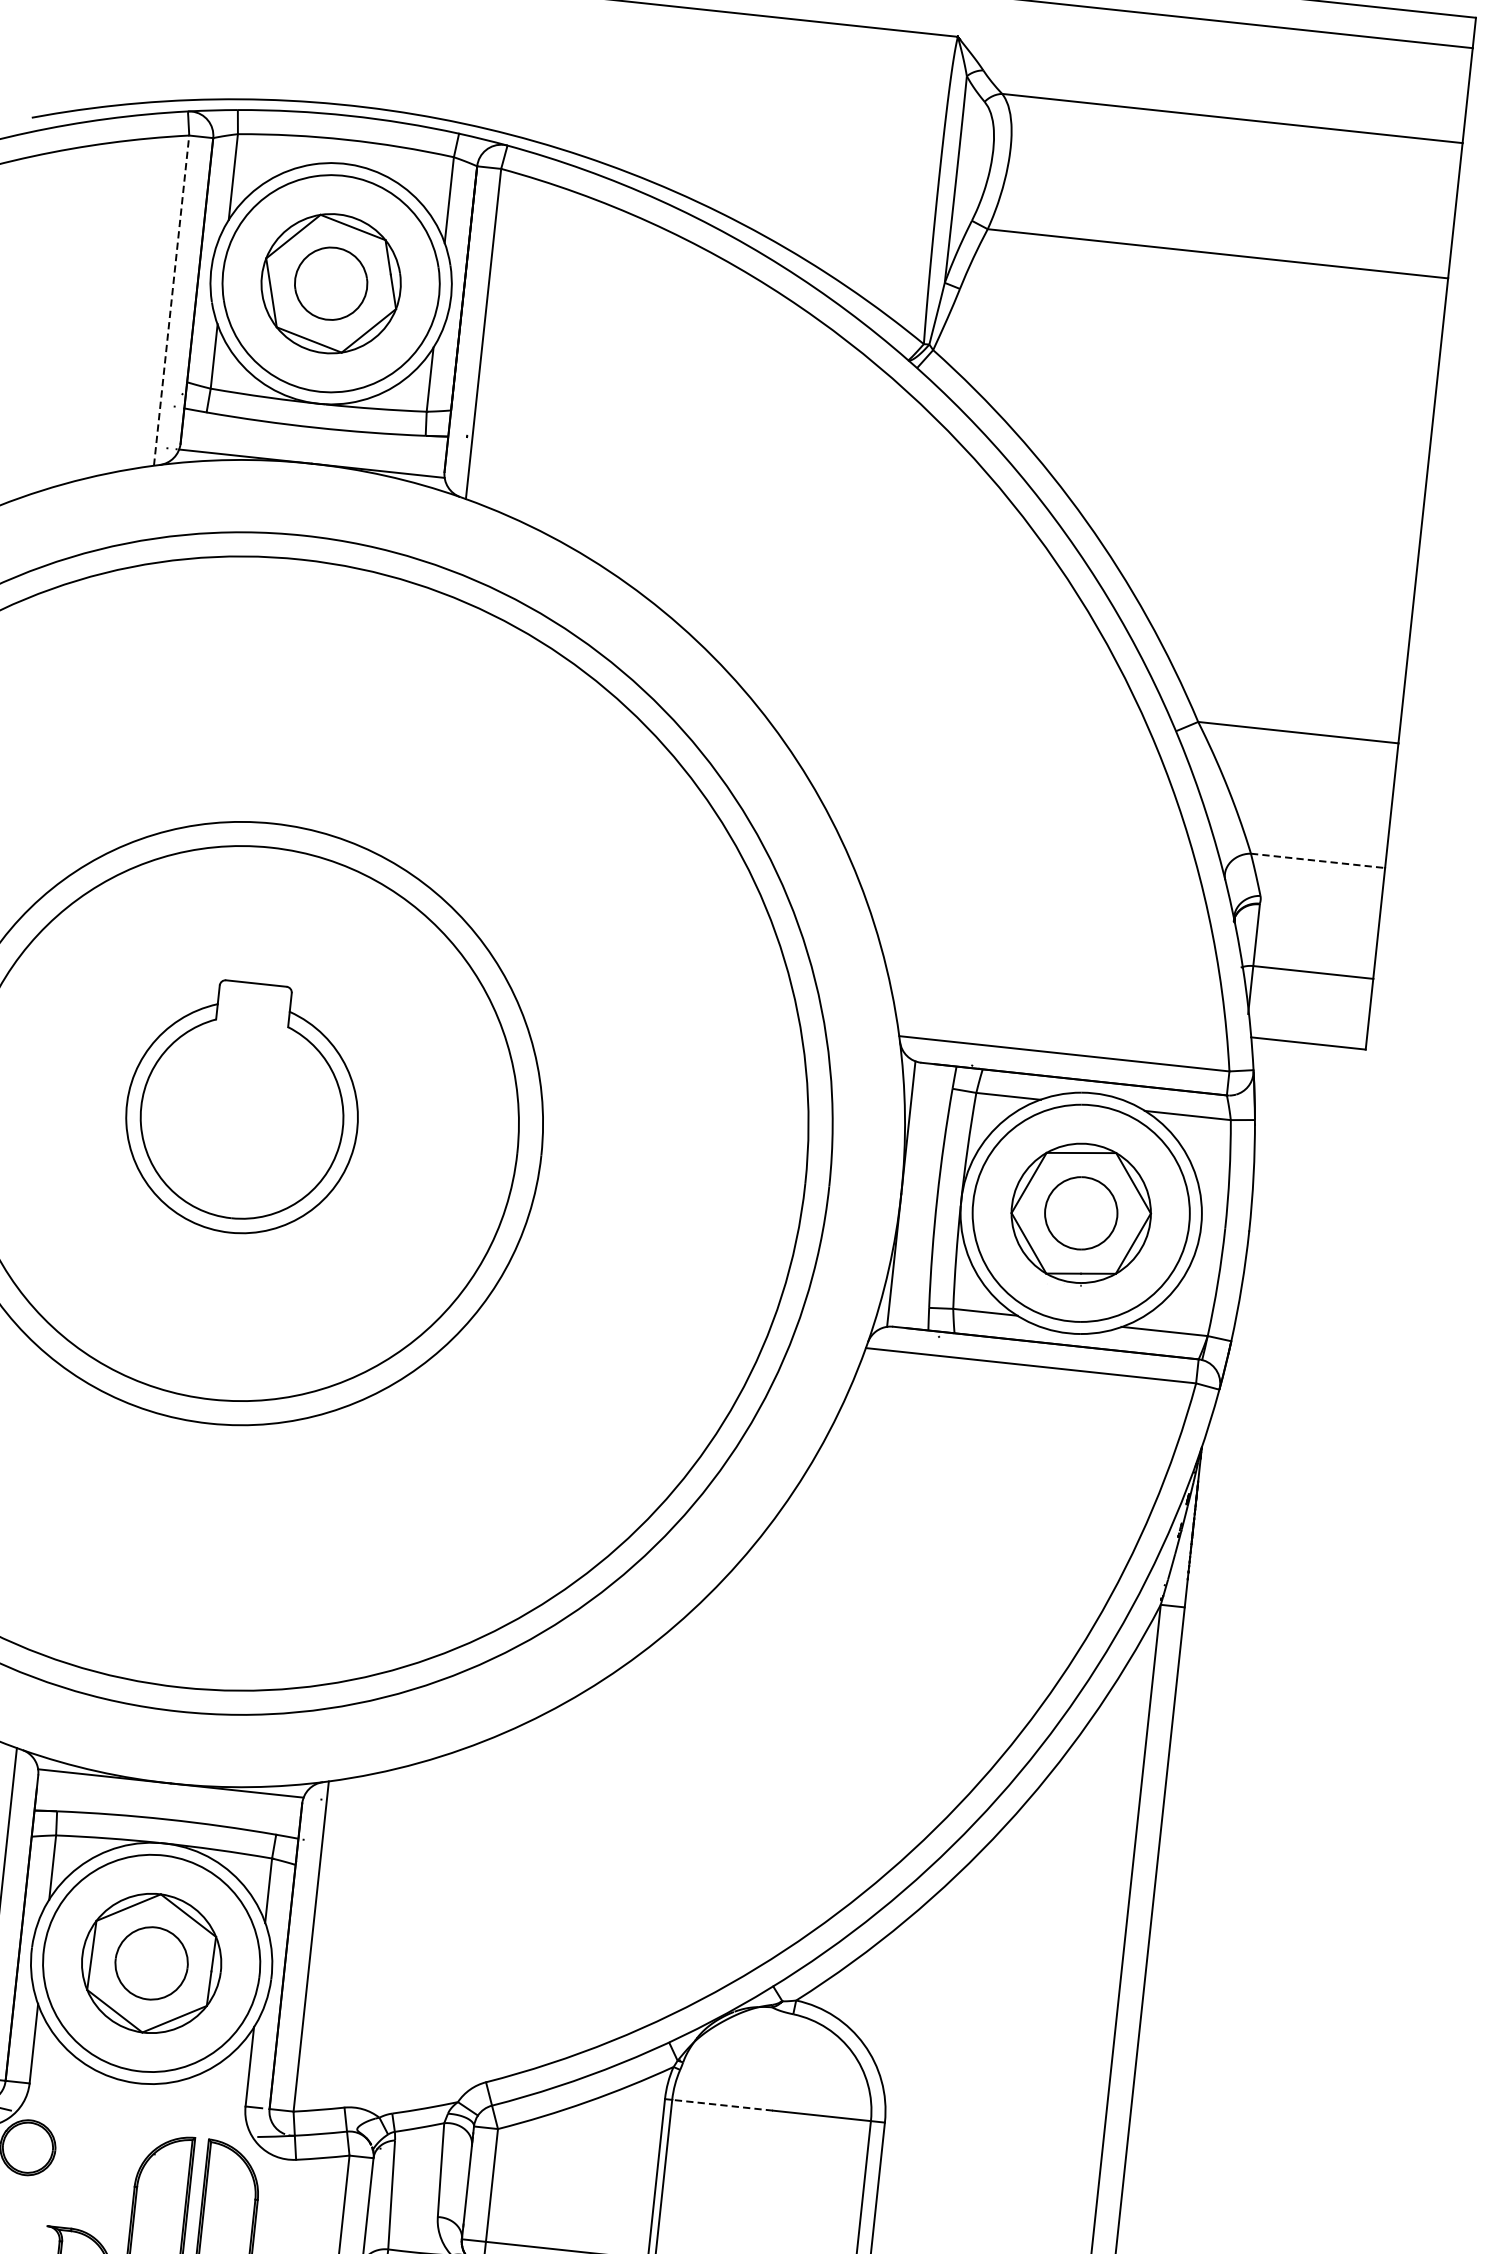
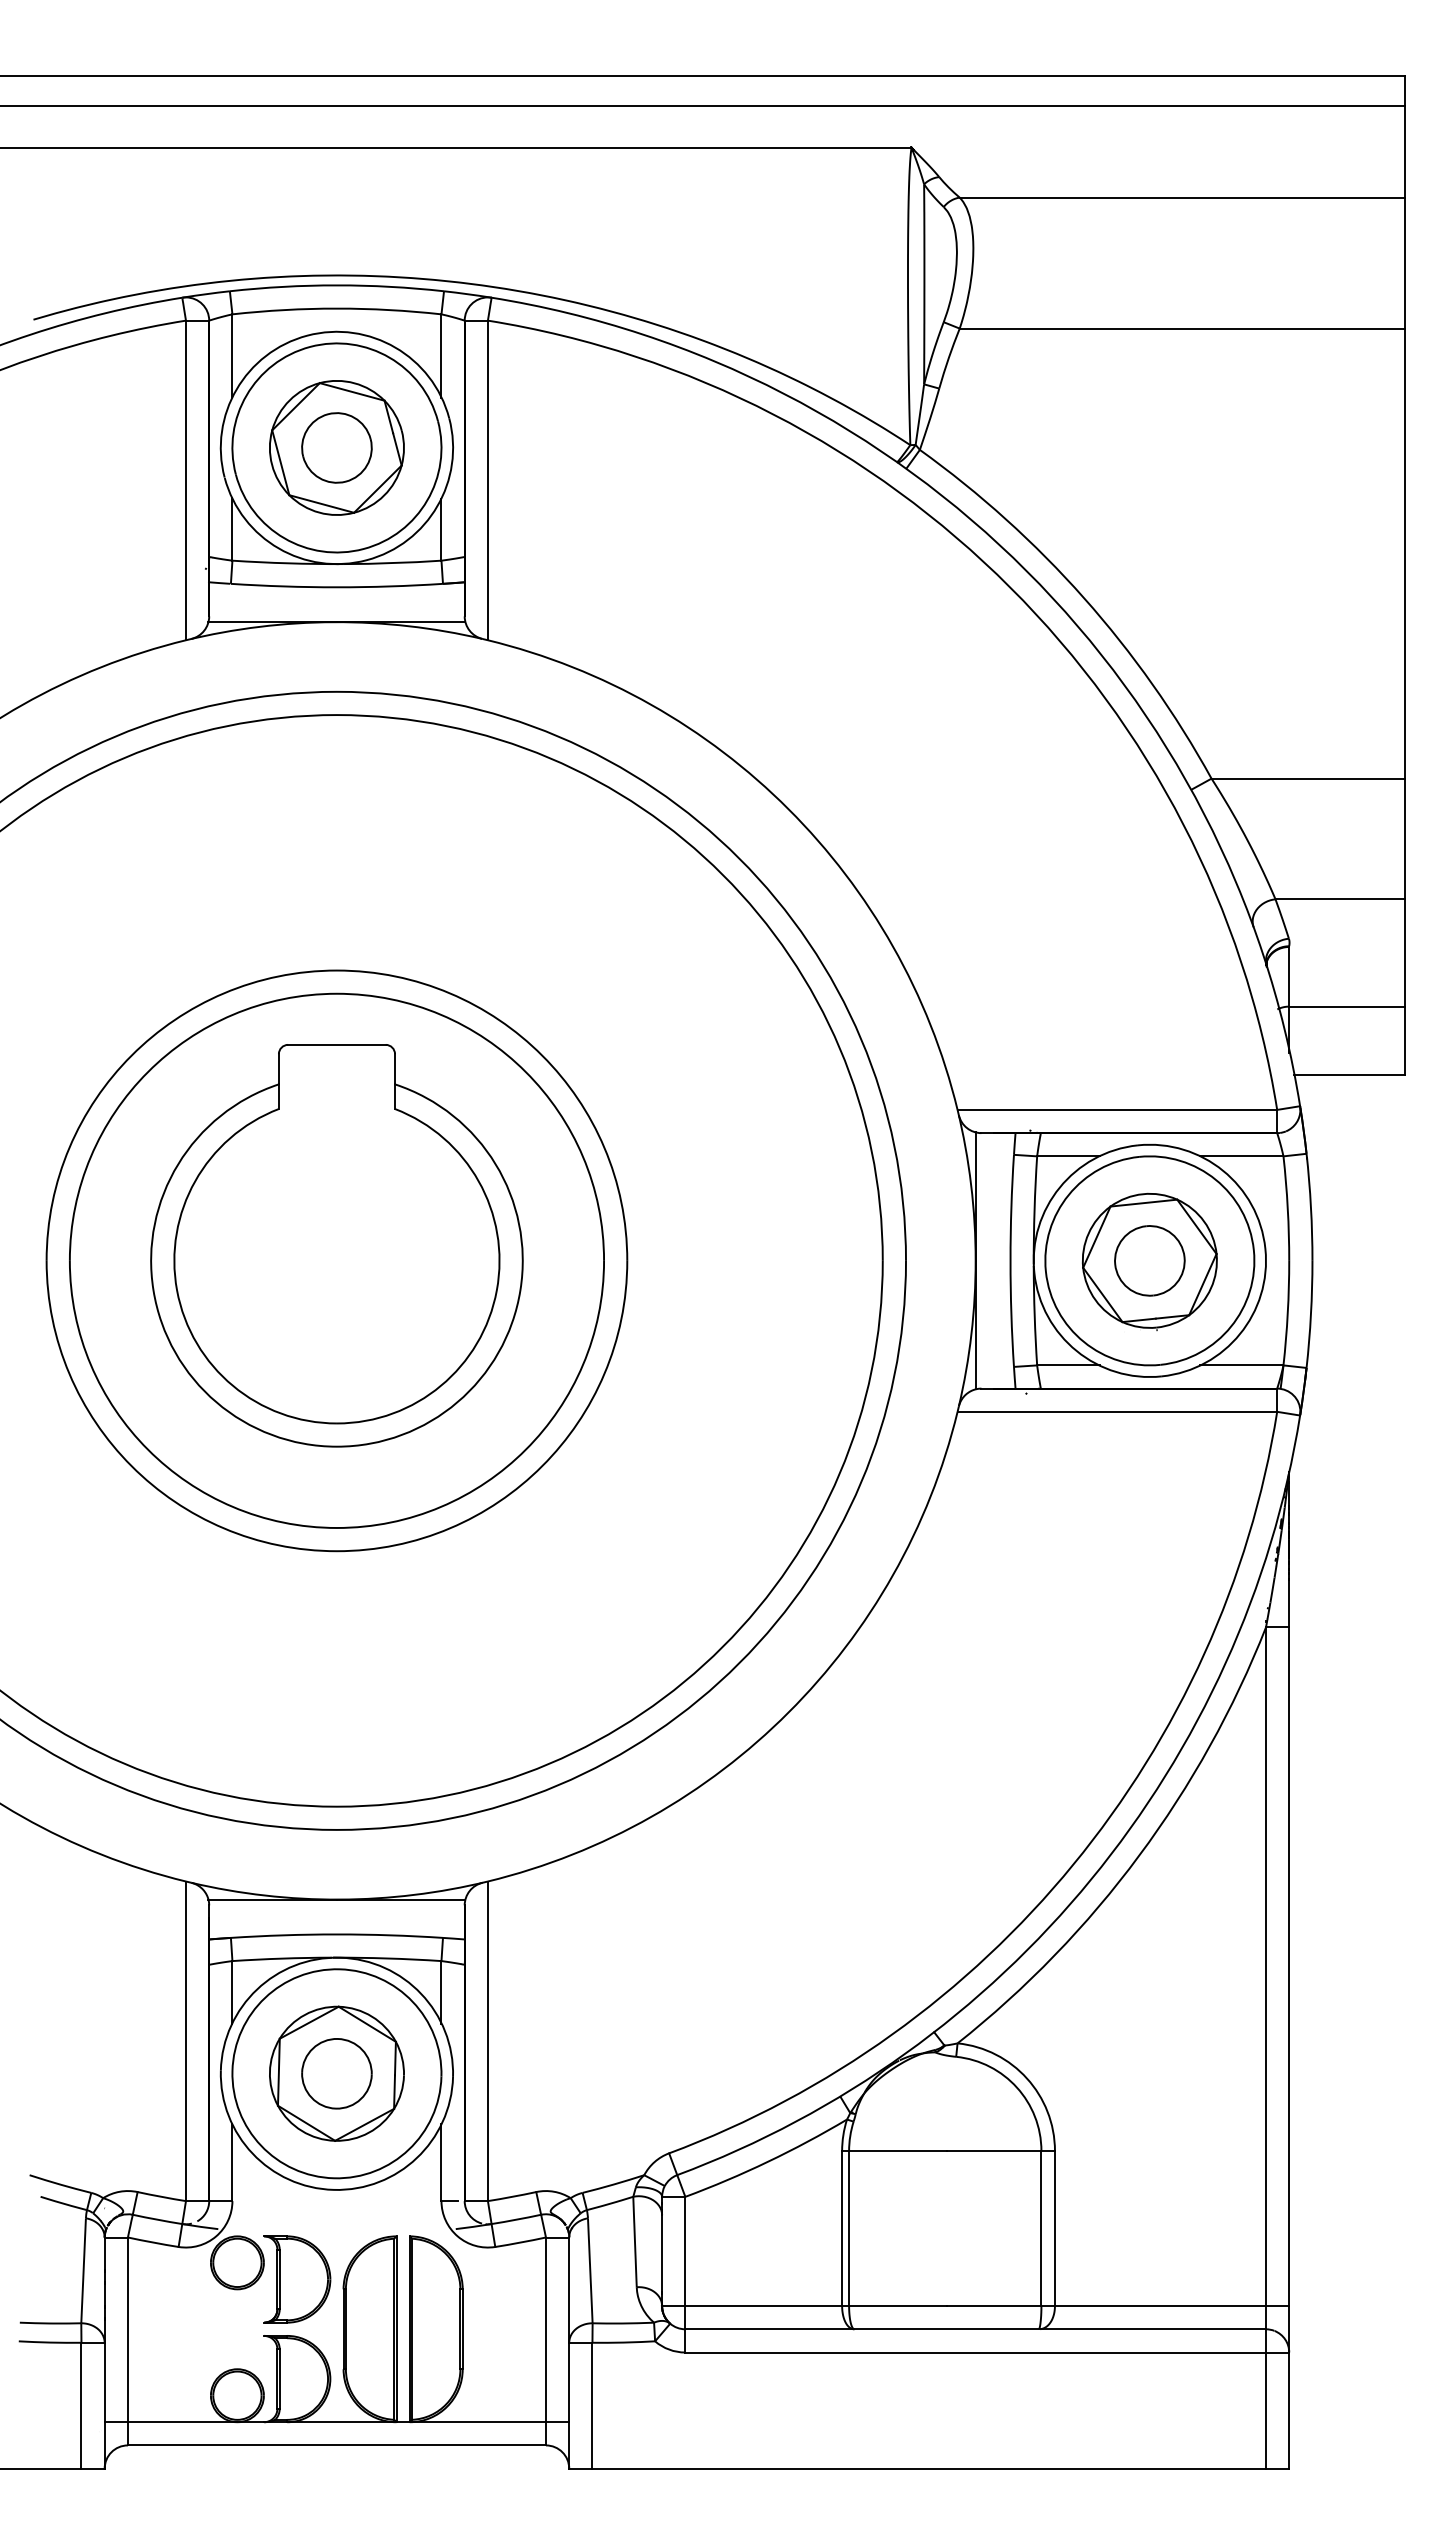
line: (171, 300) -> (185, 480), dashed -> solid
line: (1318, 861) -> (1340, 899), dashed -> solid
part: (242, 1107) -> (336, 1245), size x1.67
line: (722, 2105) -> (897, 2151), dashed -> solid
part: (88, 2171) -> (297, 2279), added

